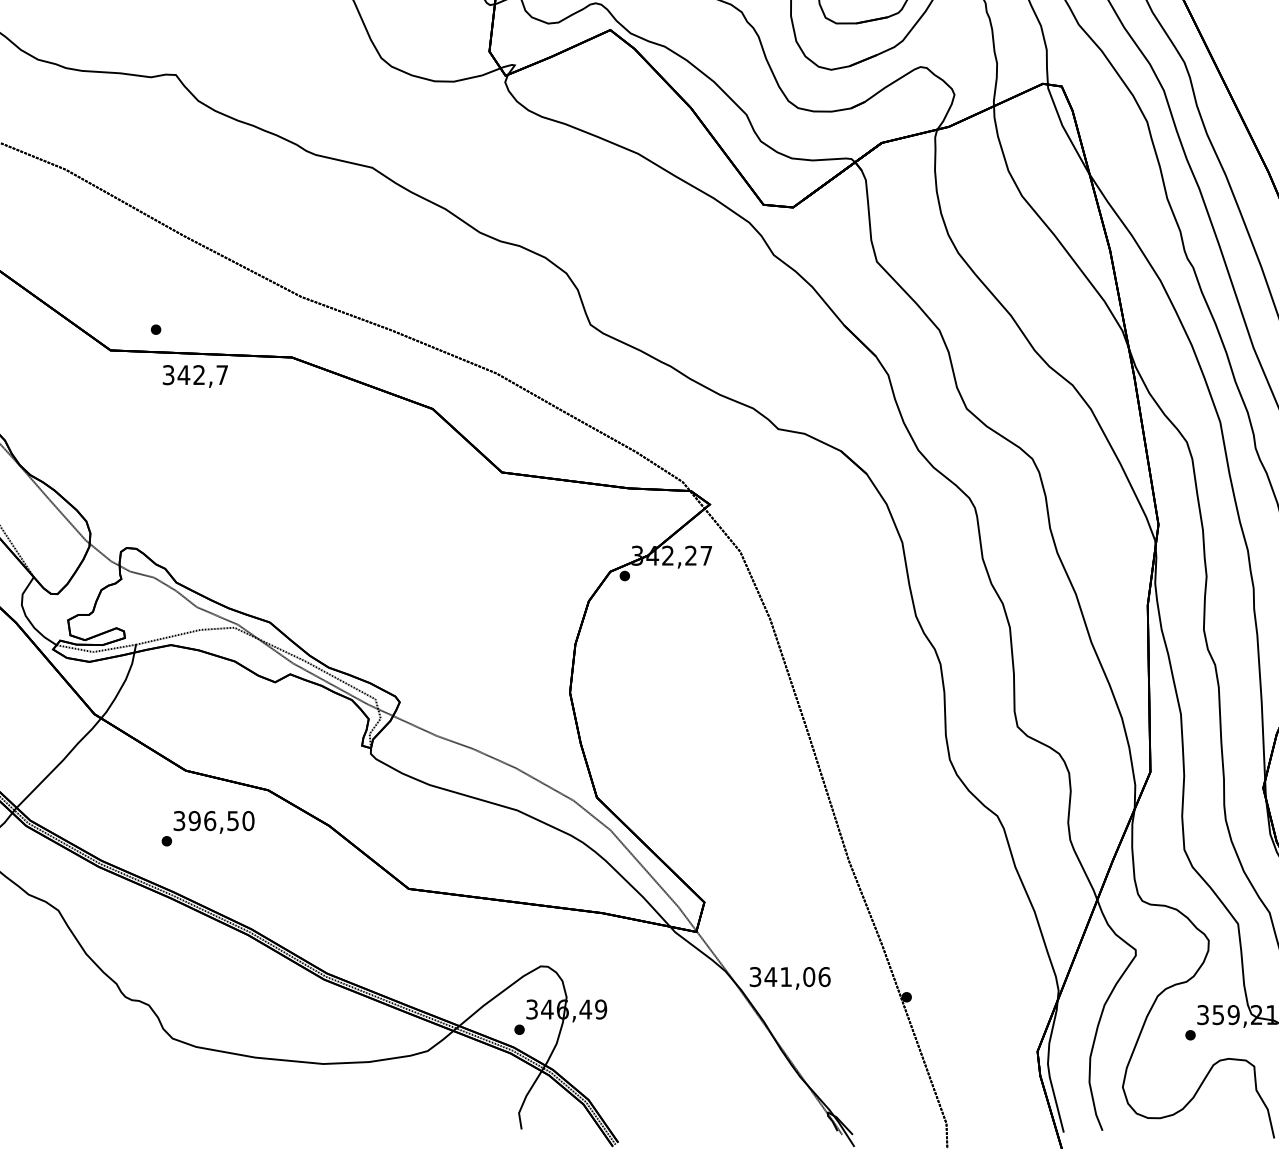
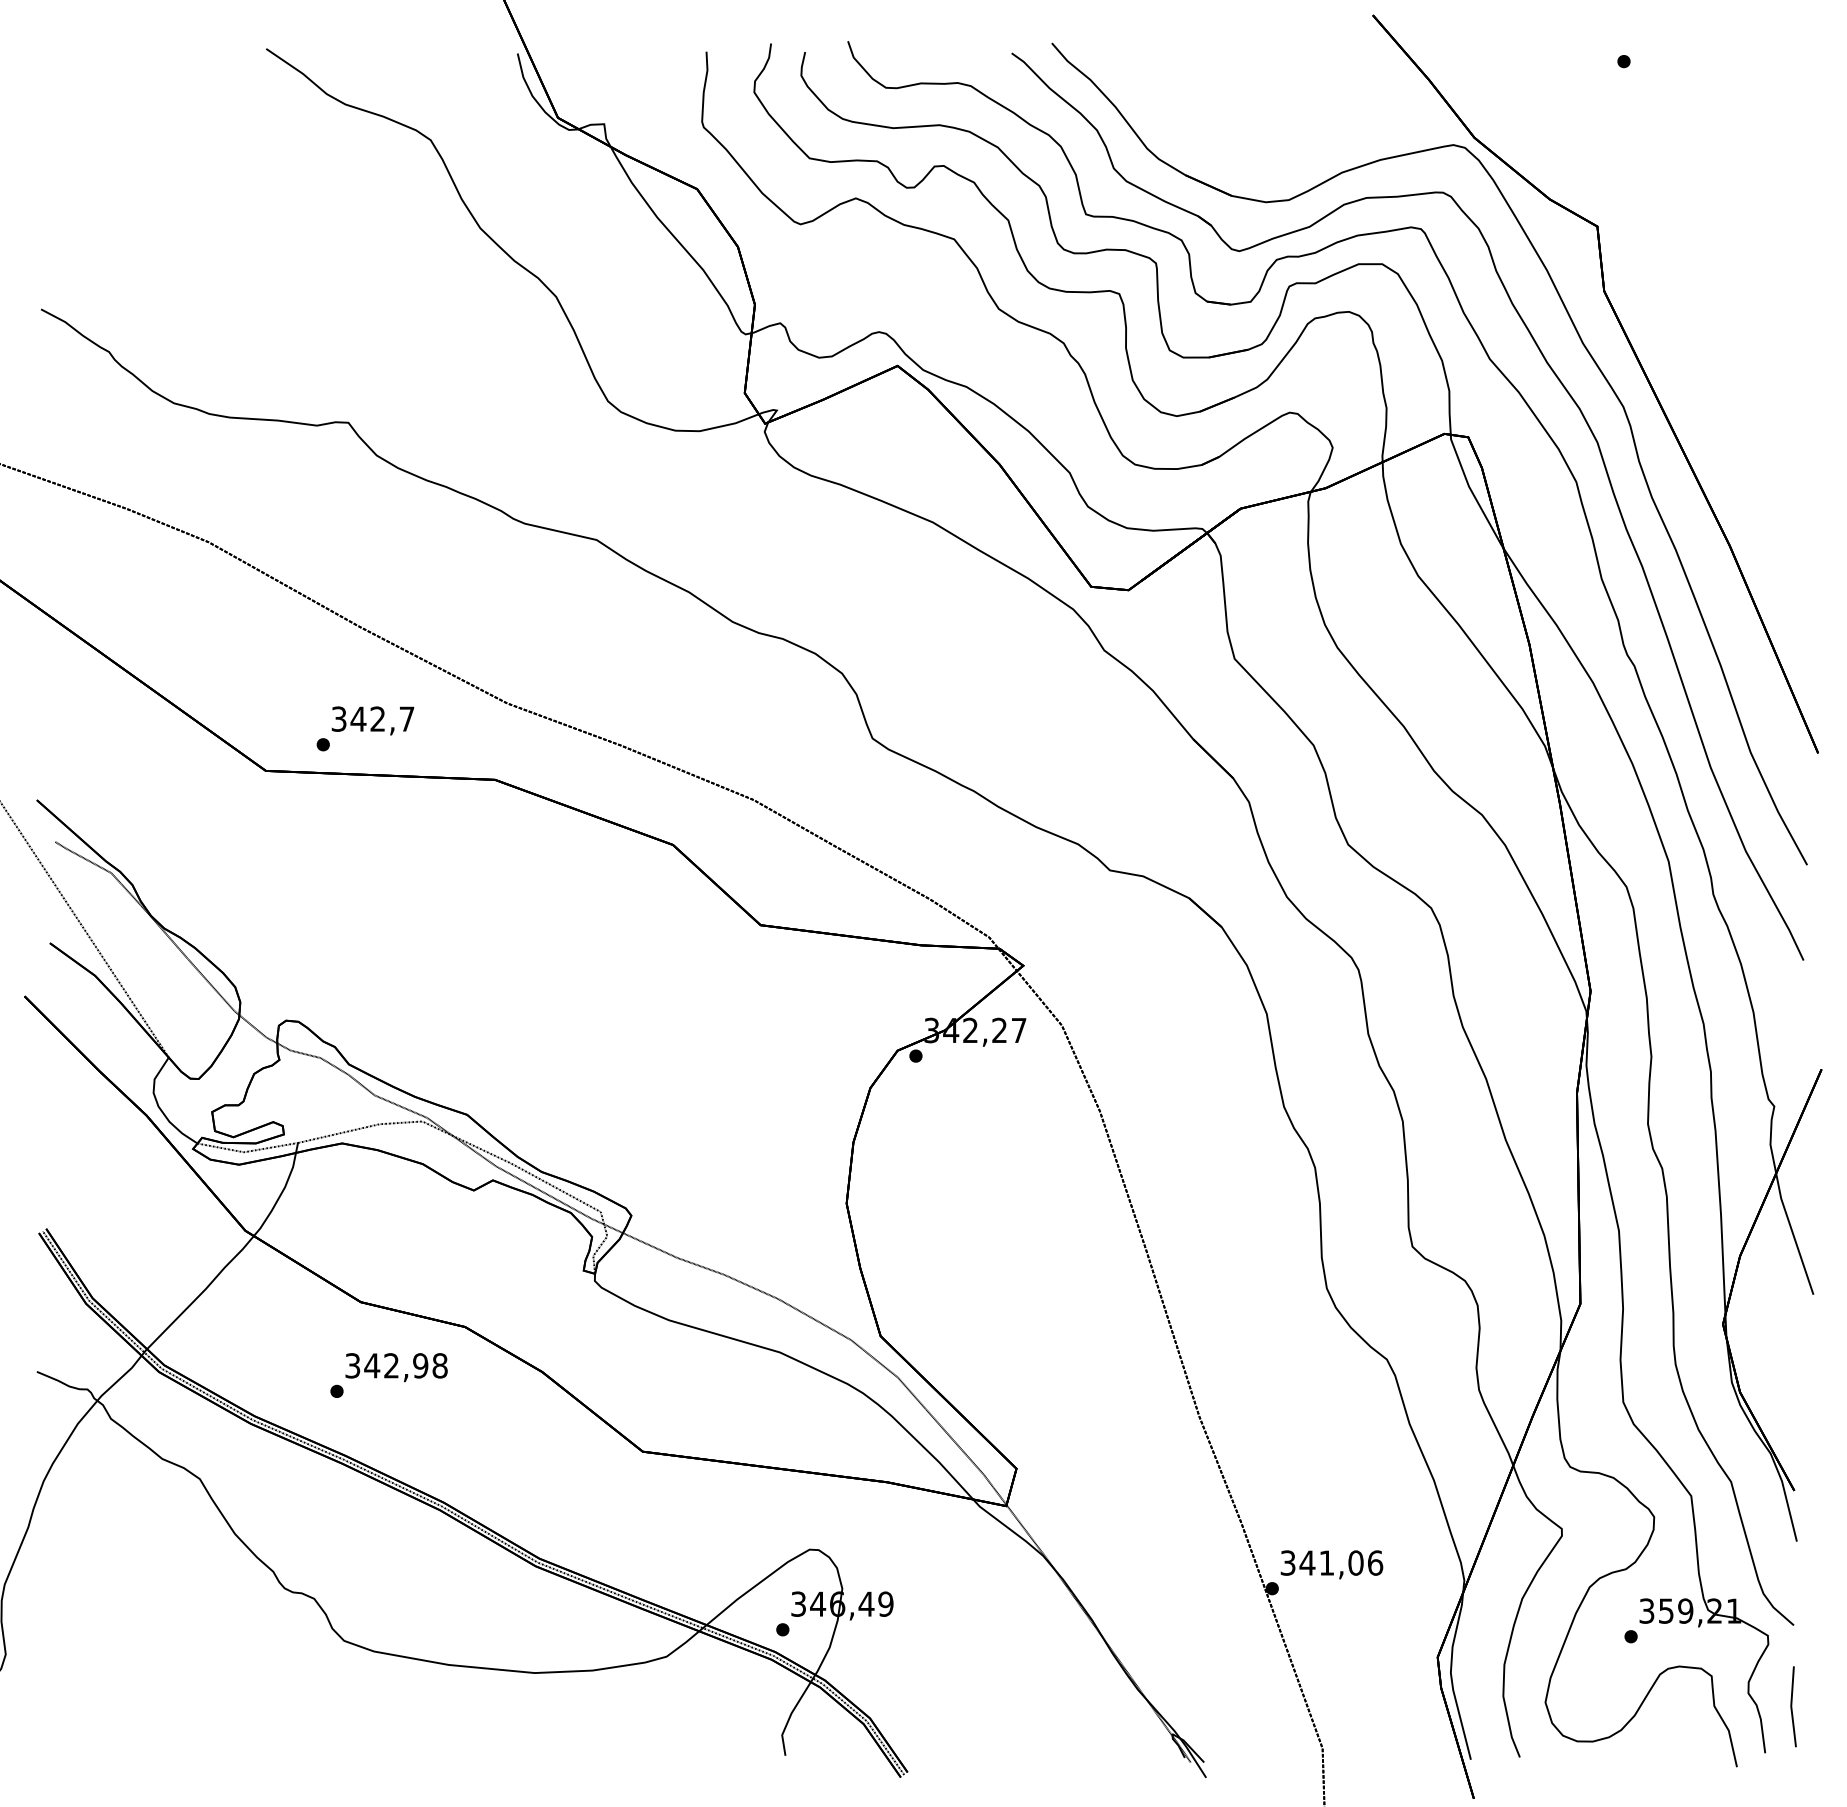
text: (194, 376) -> (372, 720), moved
text: (221, 820) -> (405, 1365), 396,50 -> 342,98
text: (789, 978) -> (1331, 1564), moved

